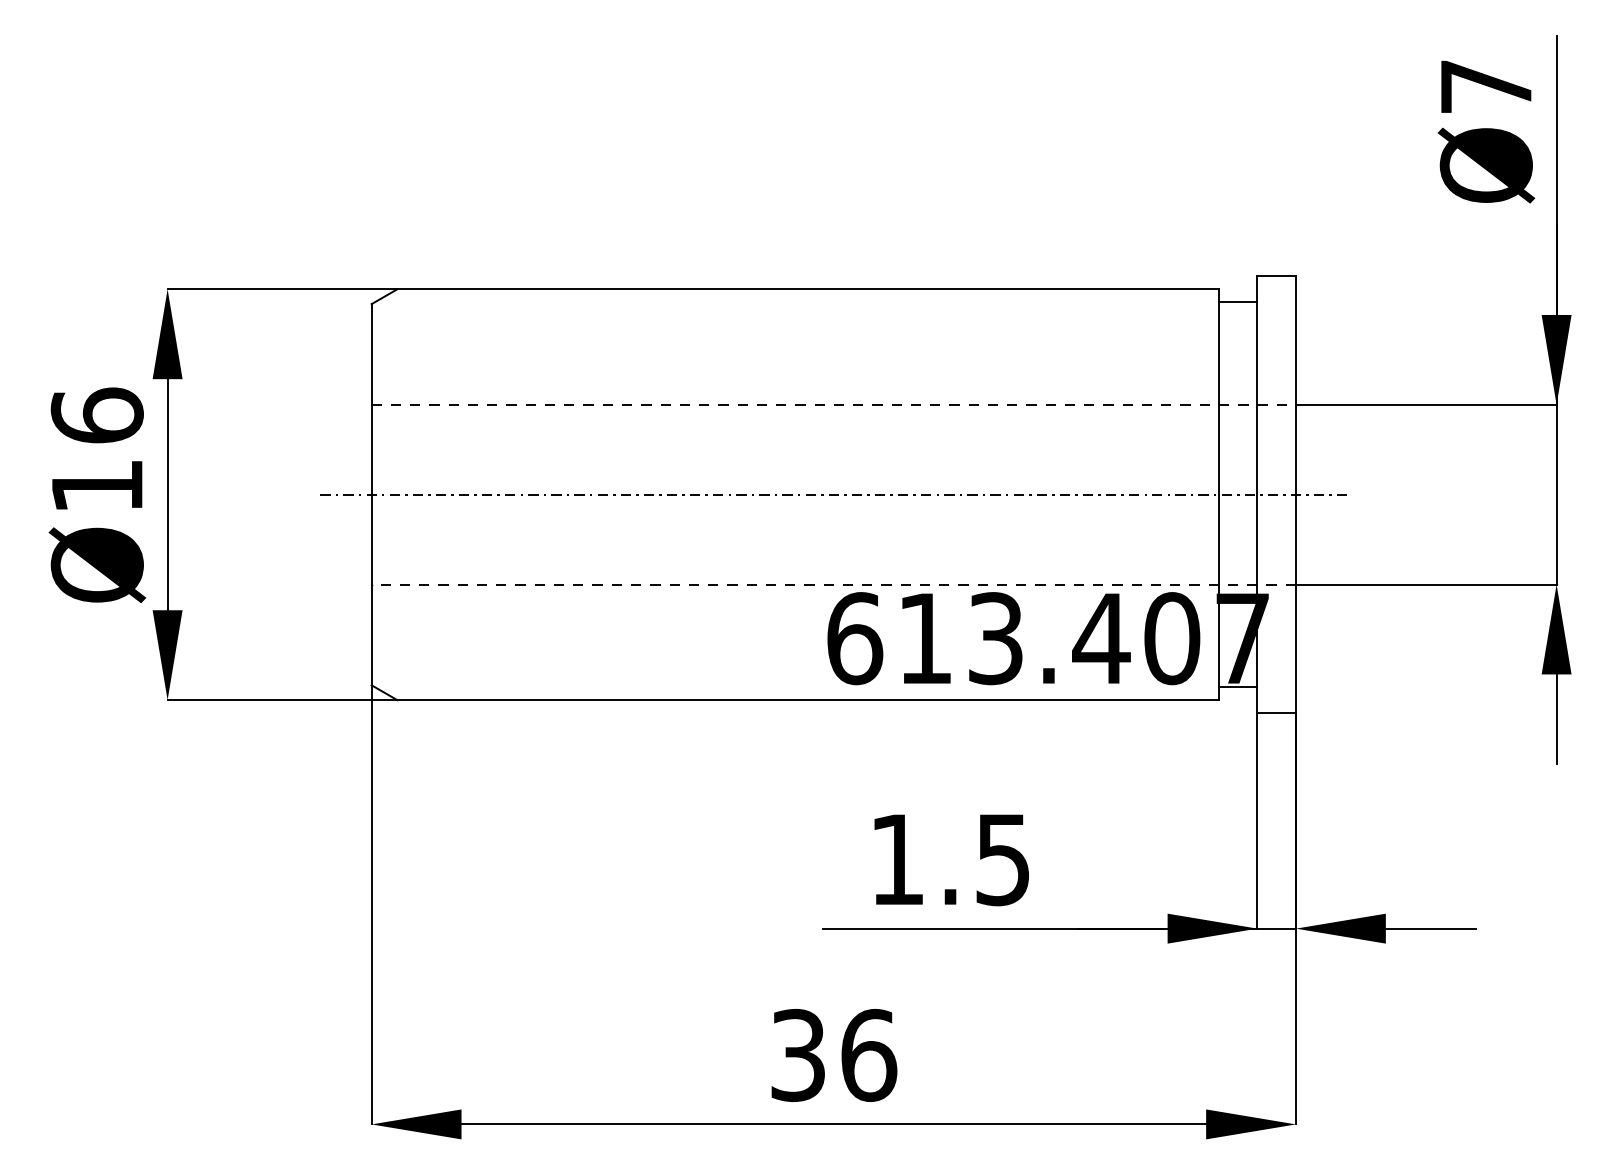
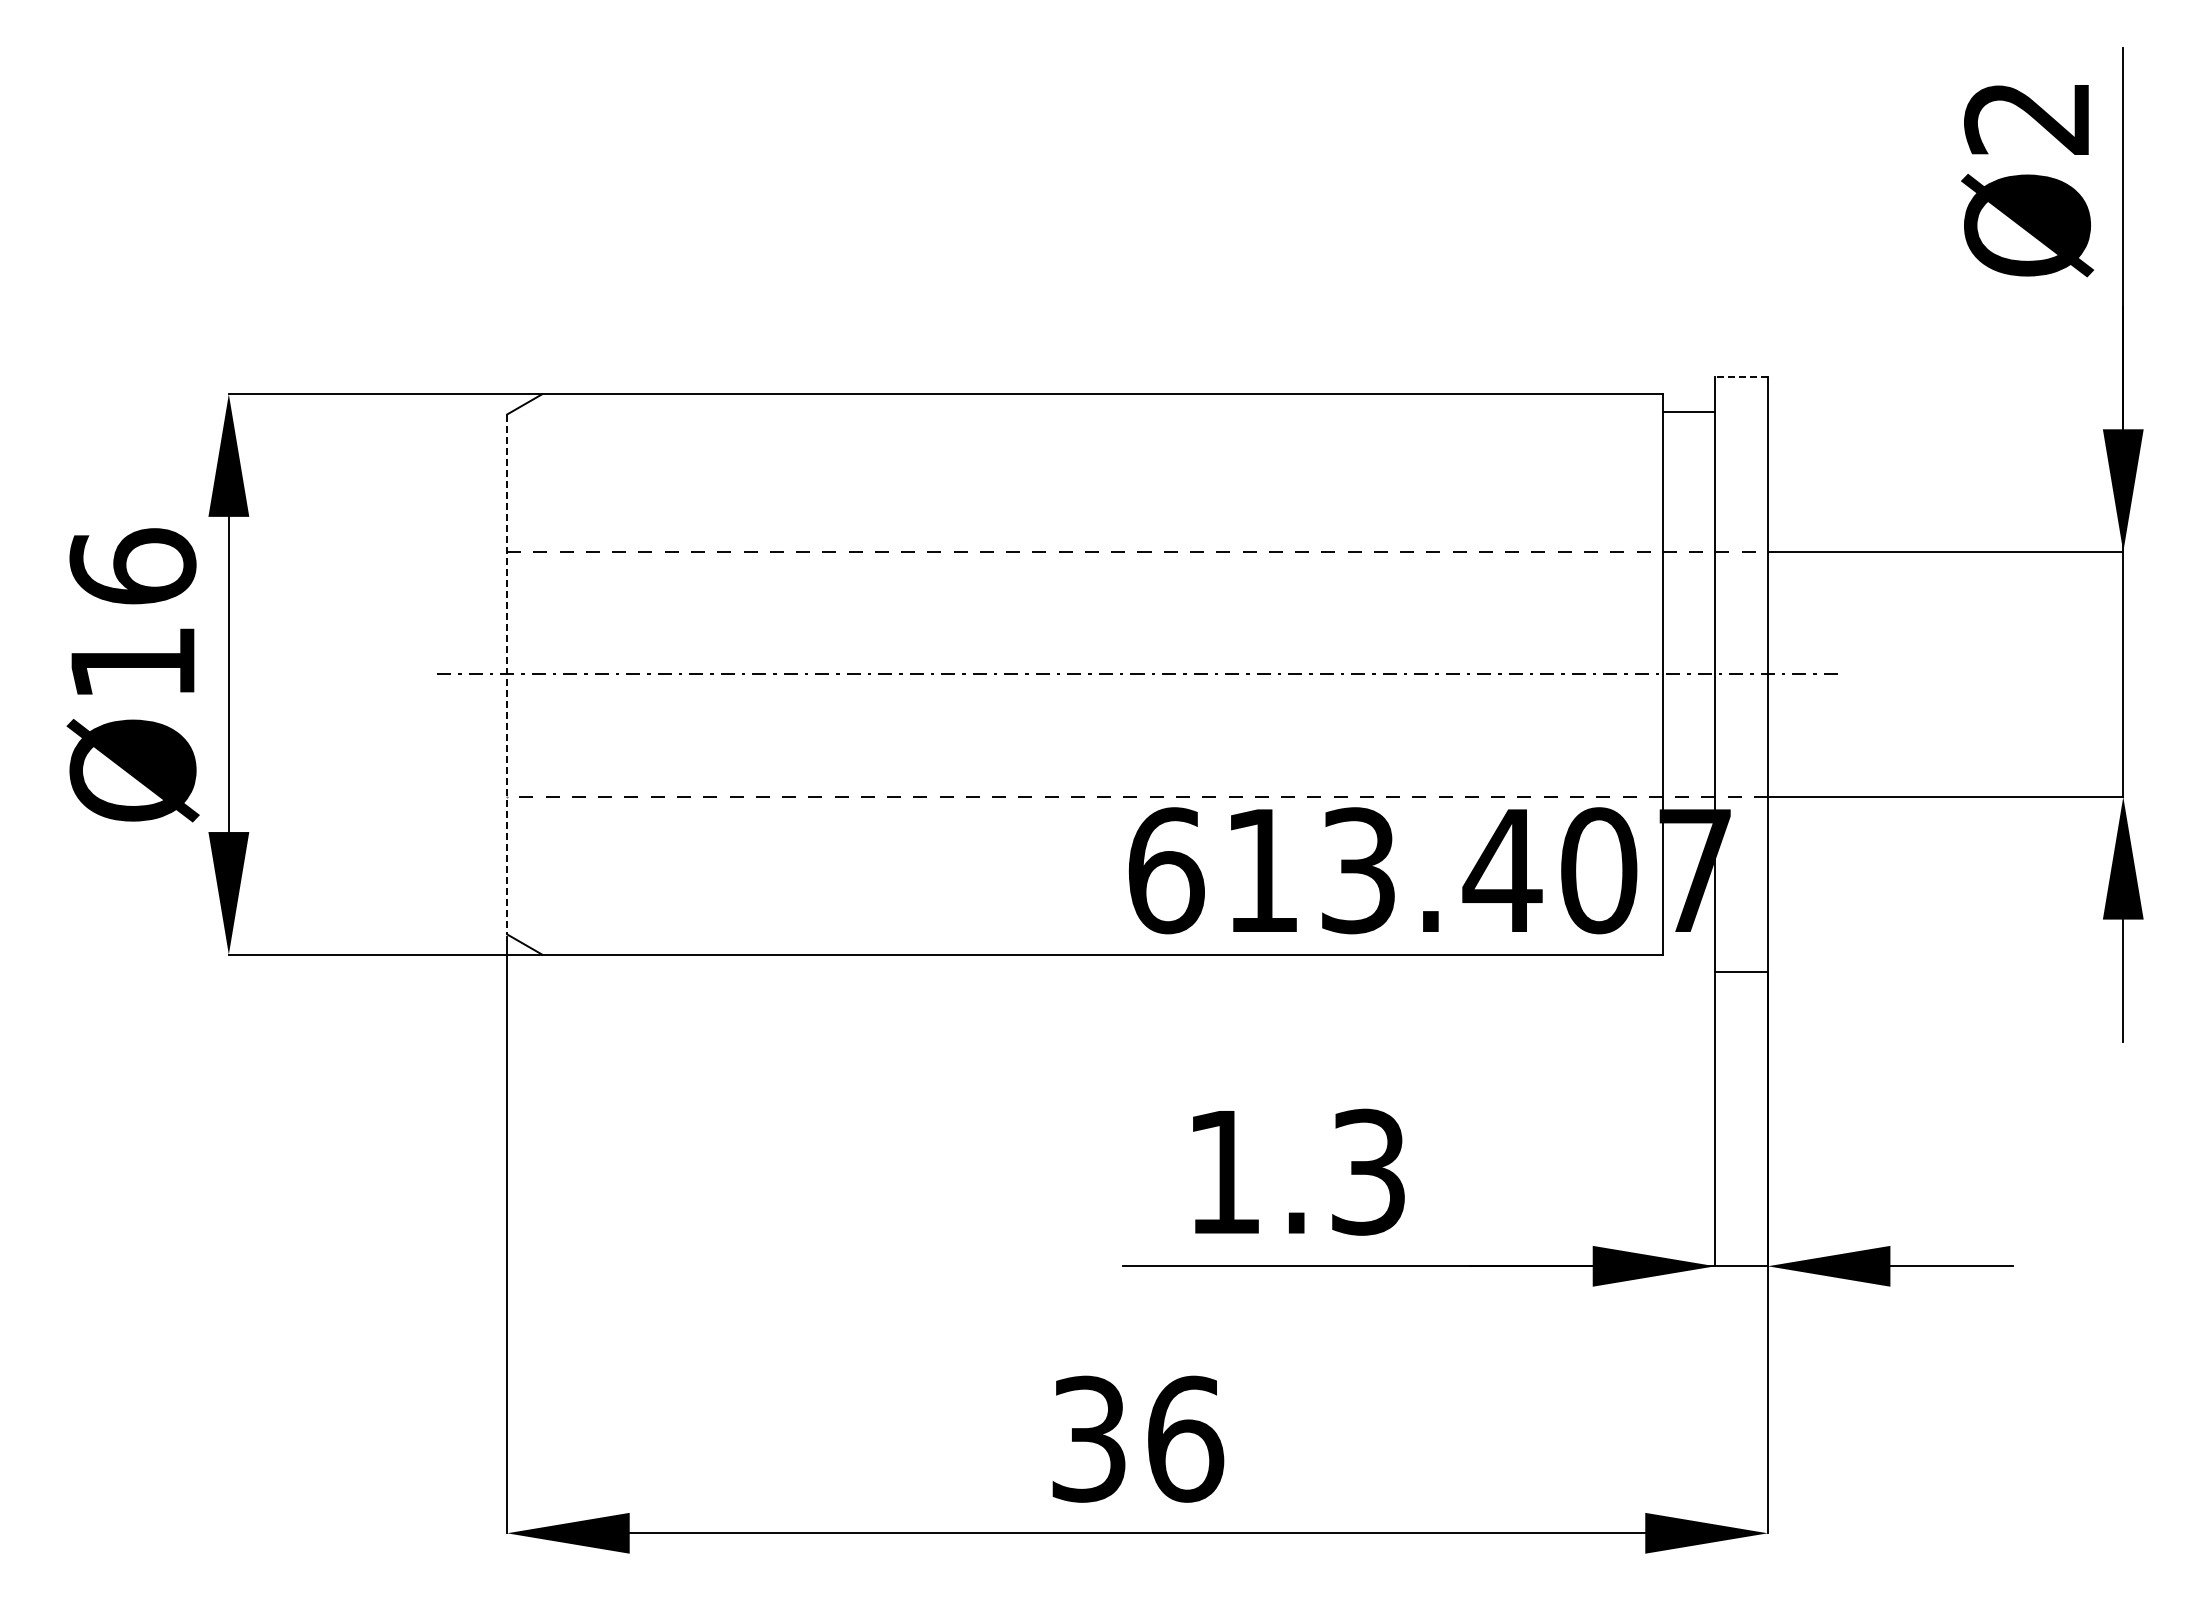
text: (1485, 87) -> (2026, 118), Ø7 -> Ø2
line: (1276, 276) -> (1741, 376), solid -> dashed
line: (371, 494) -> (507, 674), solid -> dashed
line: (1237, 687) -> (1688, 937), removed
text: (1003, 859) -> (1368, 1171), 1.5 -> 1.3

